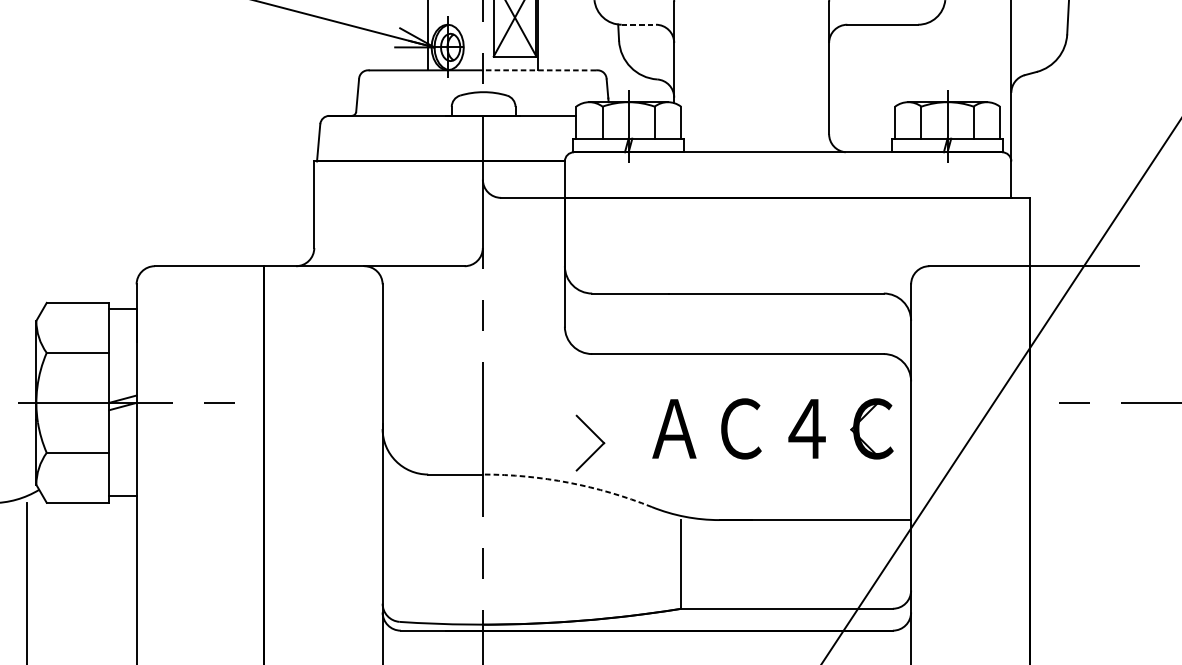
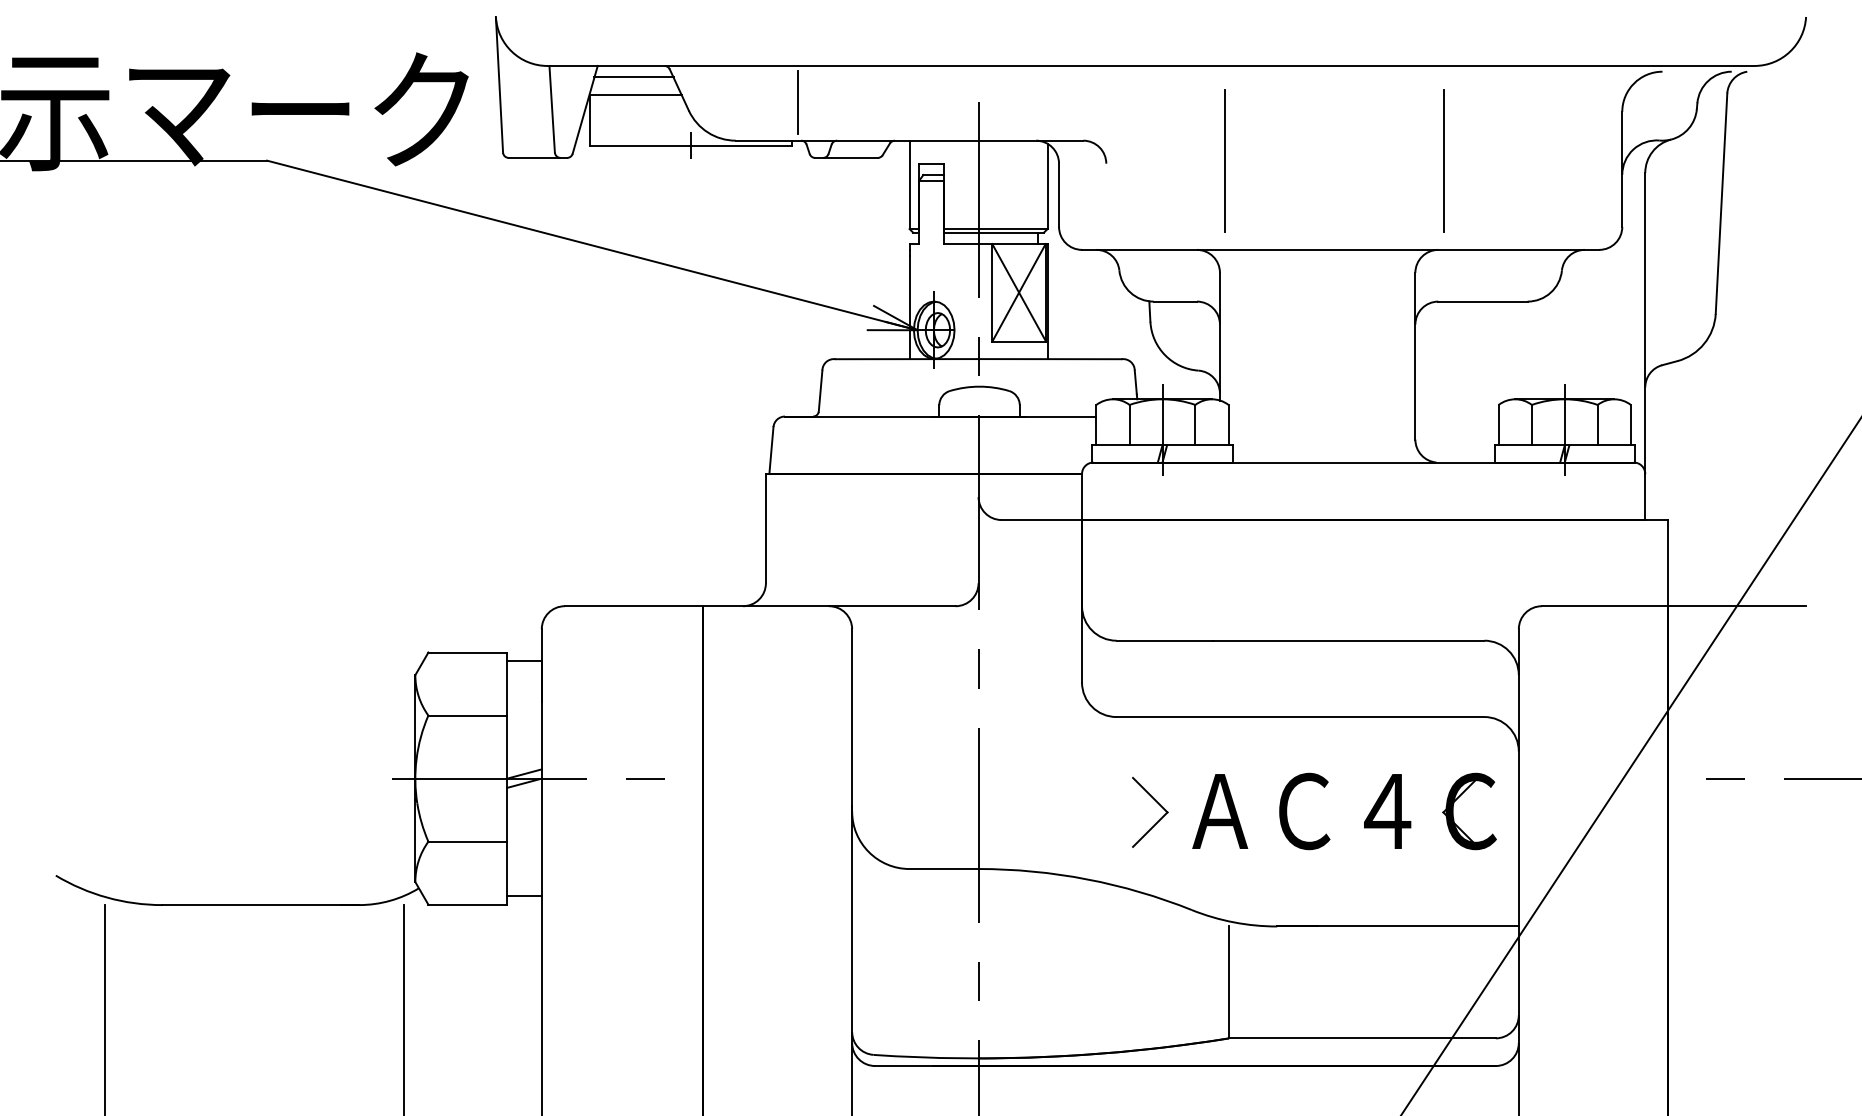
line: (638, 24) -> (1175, 301), dashed -> solid
line: (539, 70) -> (1049, 359), dashed -> solid
part: (596, 436) -> (1158, 804), moved
arc: (569, 482) -> (1087, 879), dashed -> solid

